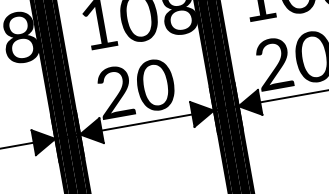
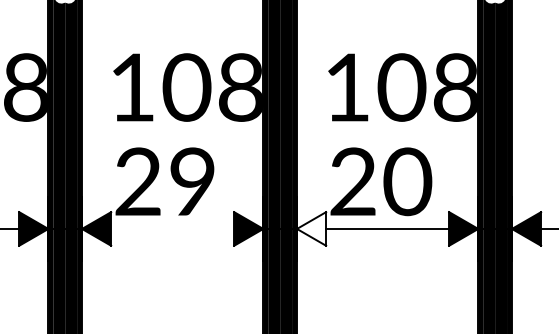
text: (155, 85) -> (192, 182), 20 -> 29
fill: (249, 103) -> (311, 228), removed
line: (146, 122) -> (172, 228), removed

